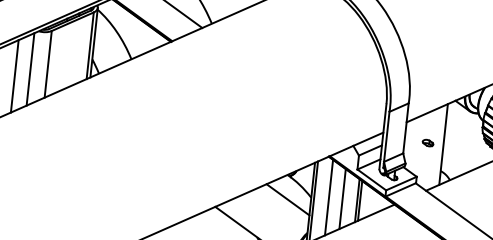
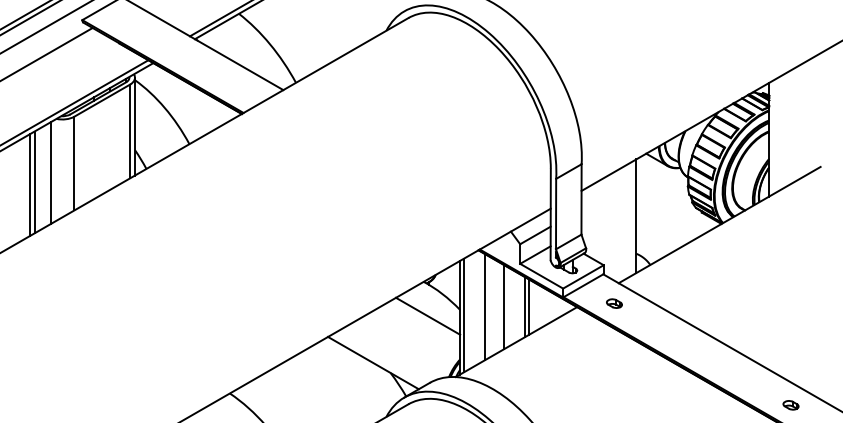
line: (18, 74) -> (34, 182), added
part: (428, 143) -> (614, 303), moved

